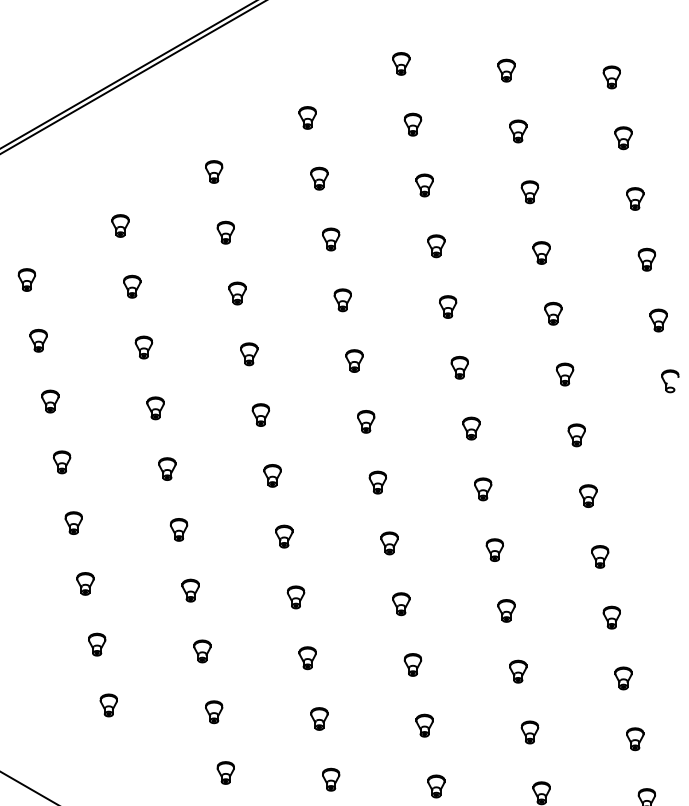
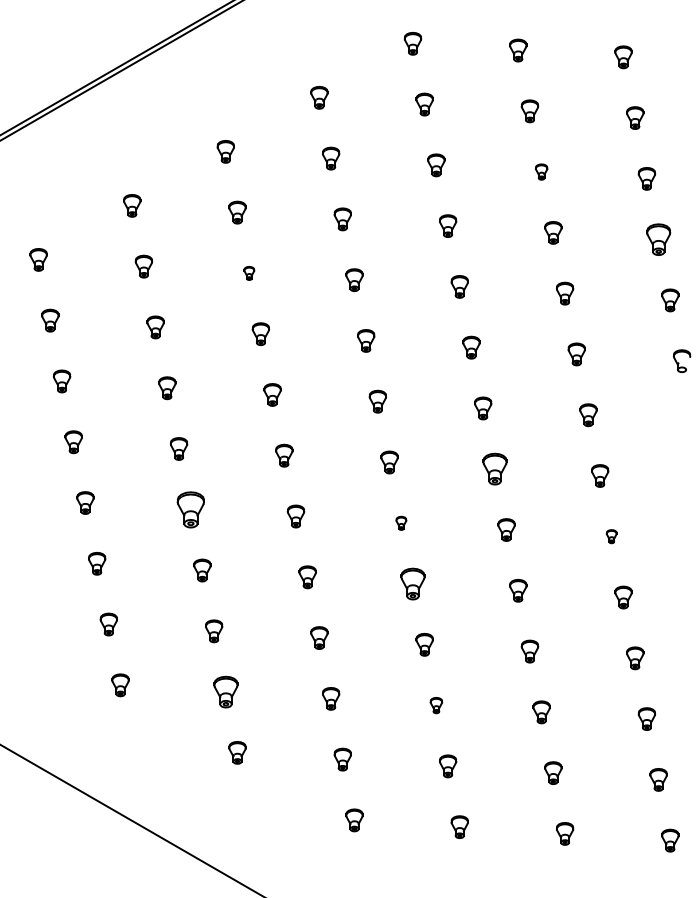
part: (529, 191) -> (541, 171), size x0.7
part: (646, 259) -> (658, 239), size x1.4
part: (237, 293) -> (249, 273), size x0.6
part: (482, 489) -> (494, 469), size x1.4
part: (178, 529) -> (190, 509), size x1.6
part: (389, 543) -> (401, 523), size x0.6
part: (599, 556) -> (611, 536), size x0.6
part: (400, 603) -> (412, 583), size x1.4
part: (213, 711) -> (225, 691), size x1.4
part: (424, 725) -> (436, 705), size x0.7

